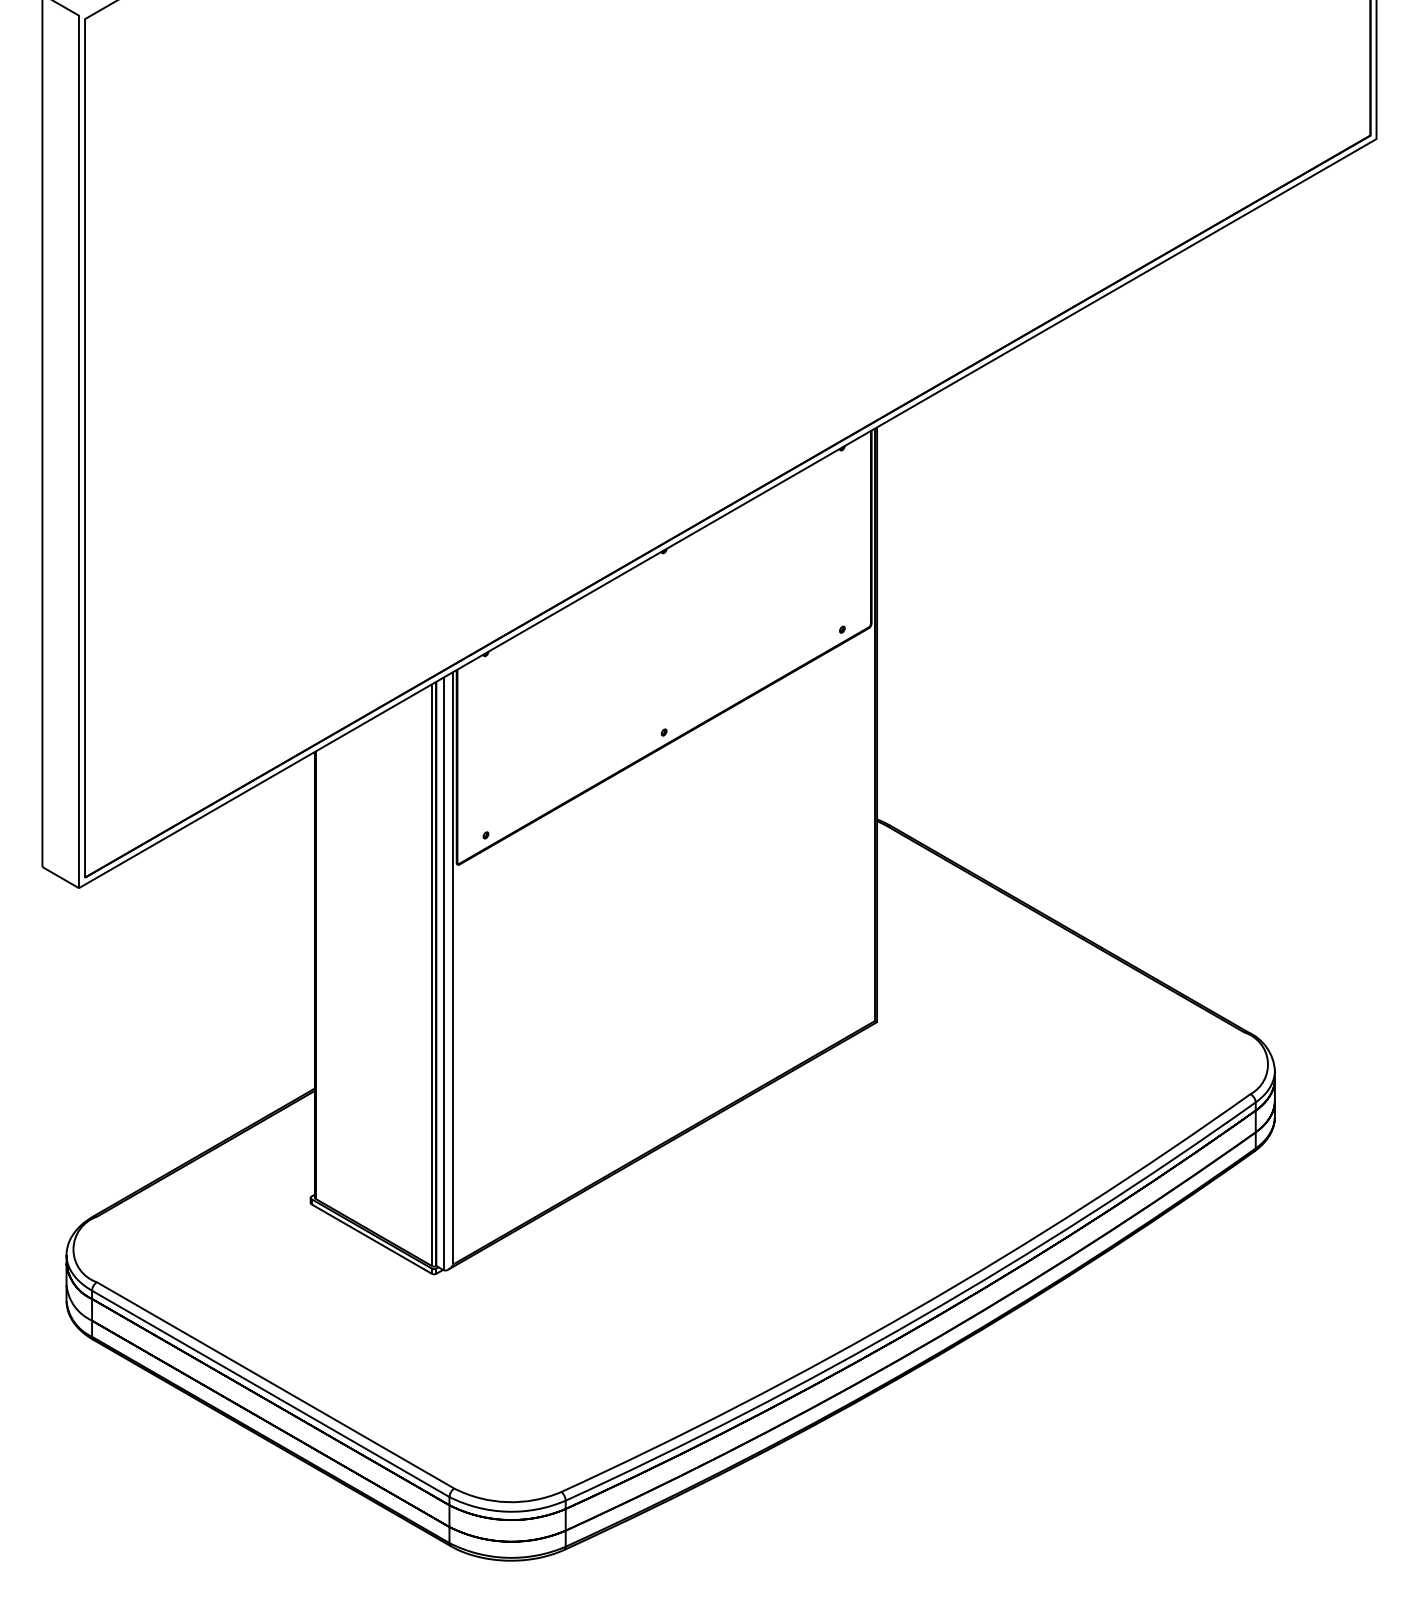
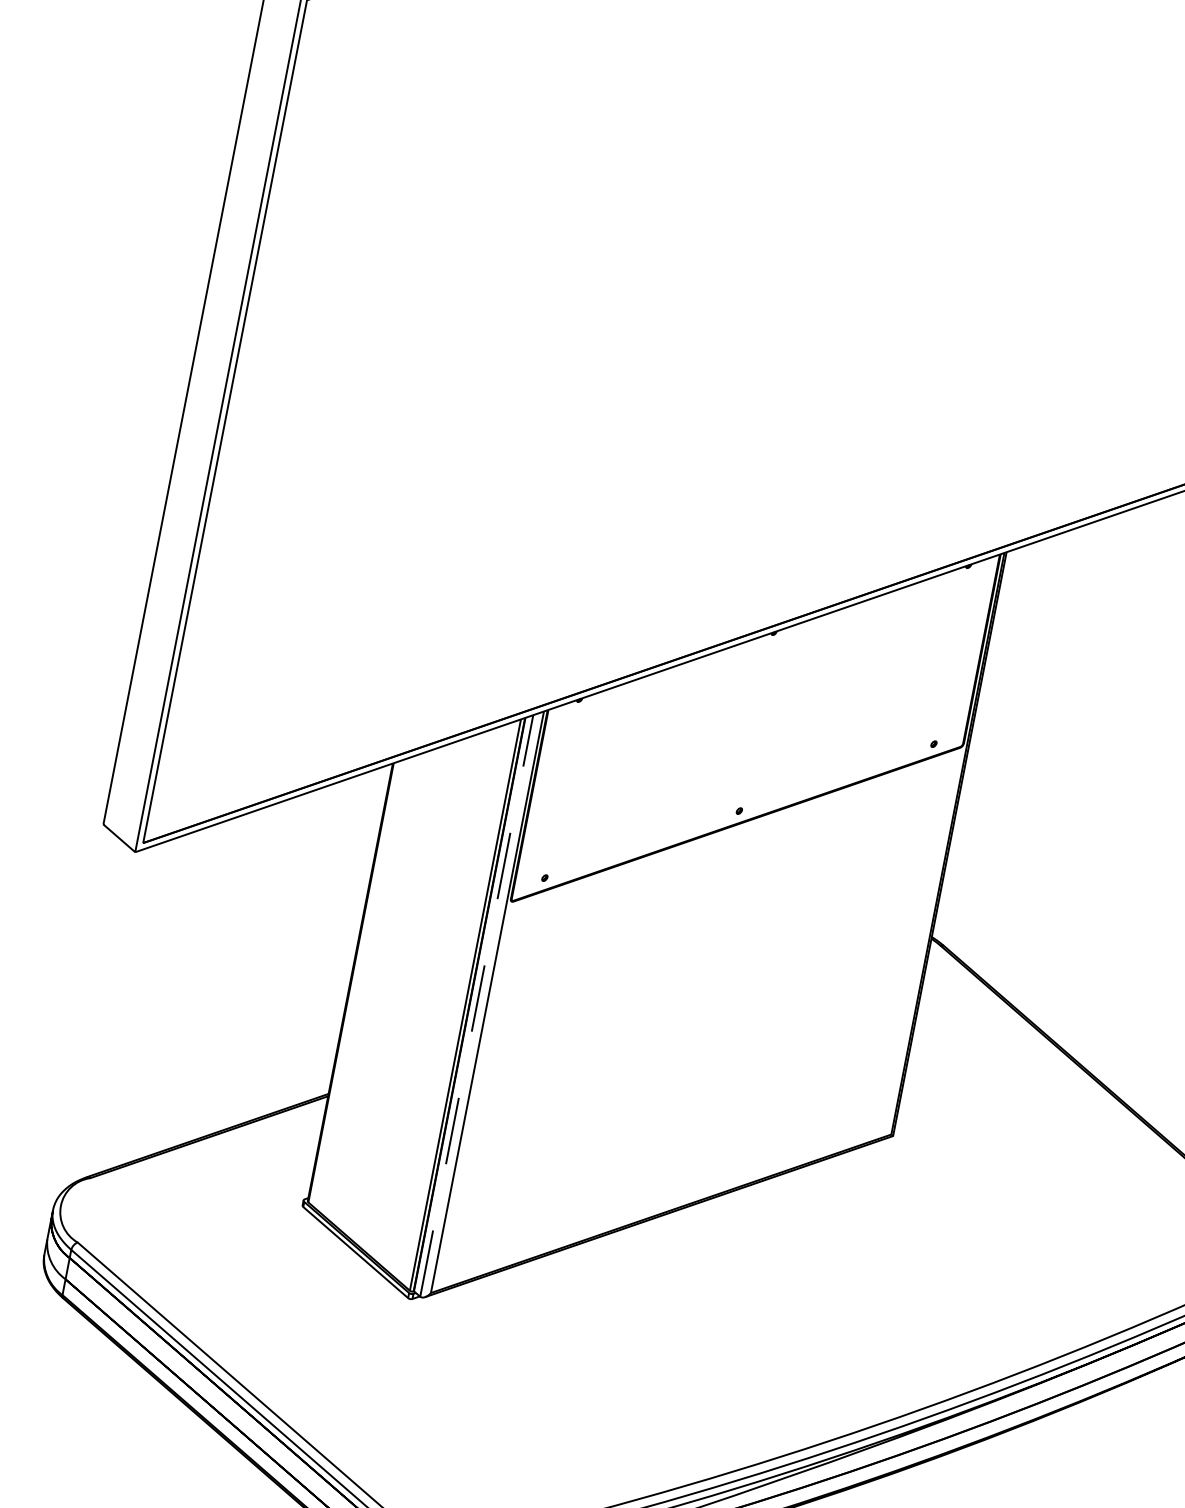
line: (443, 973) -> (476, 1005), solid -> dashed

